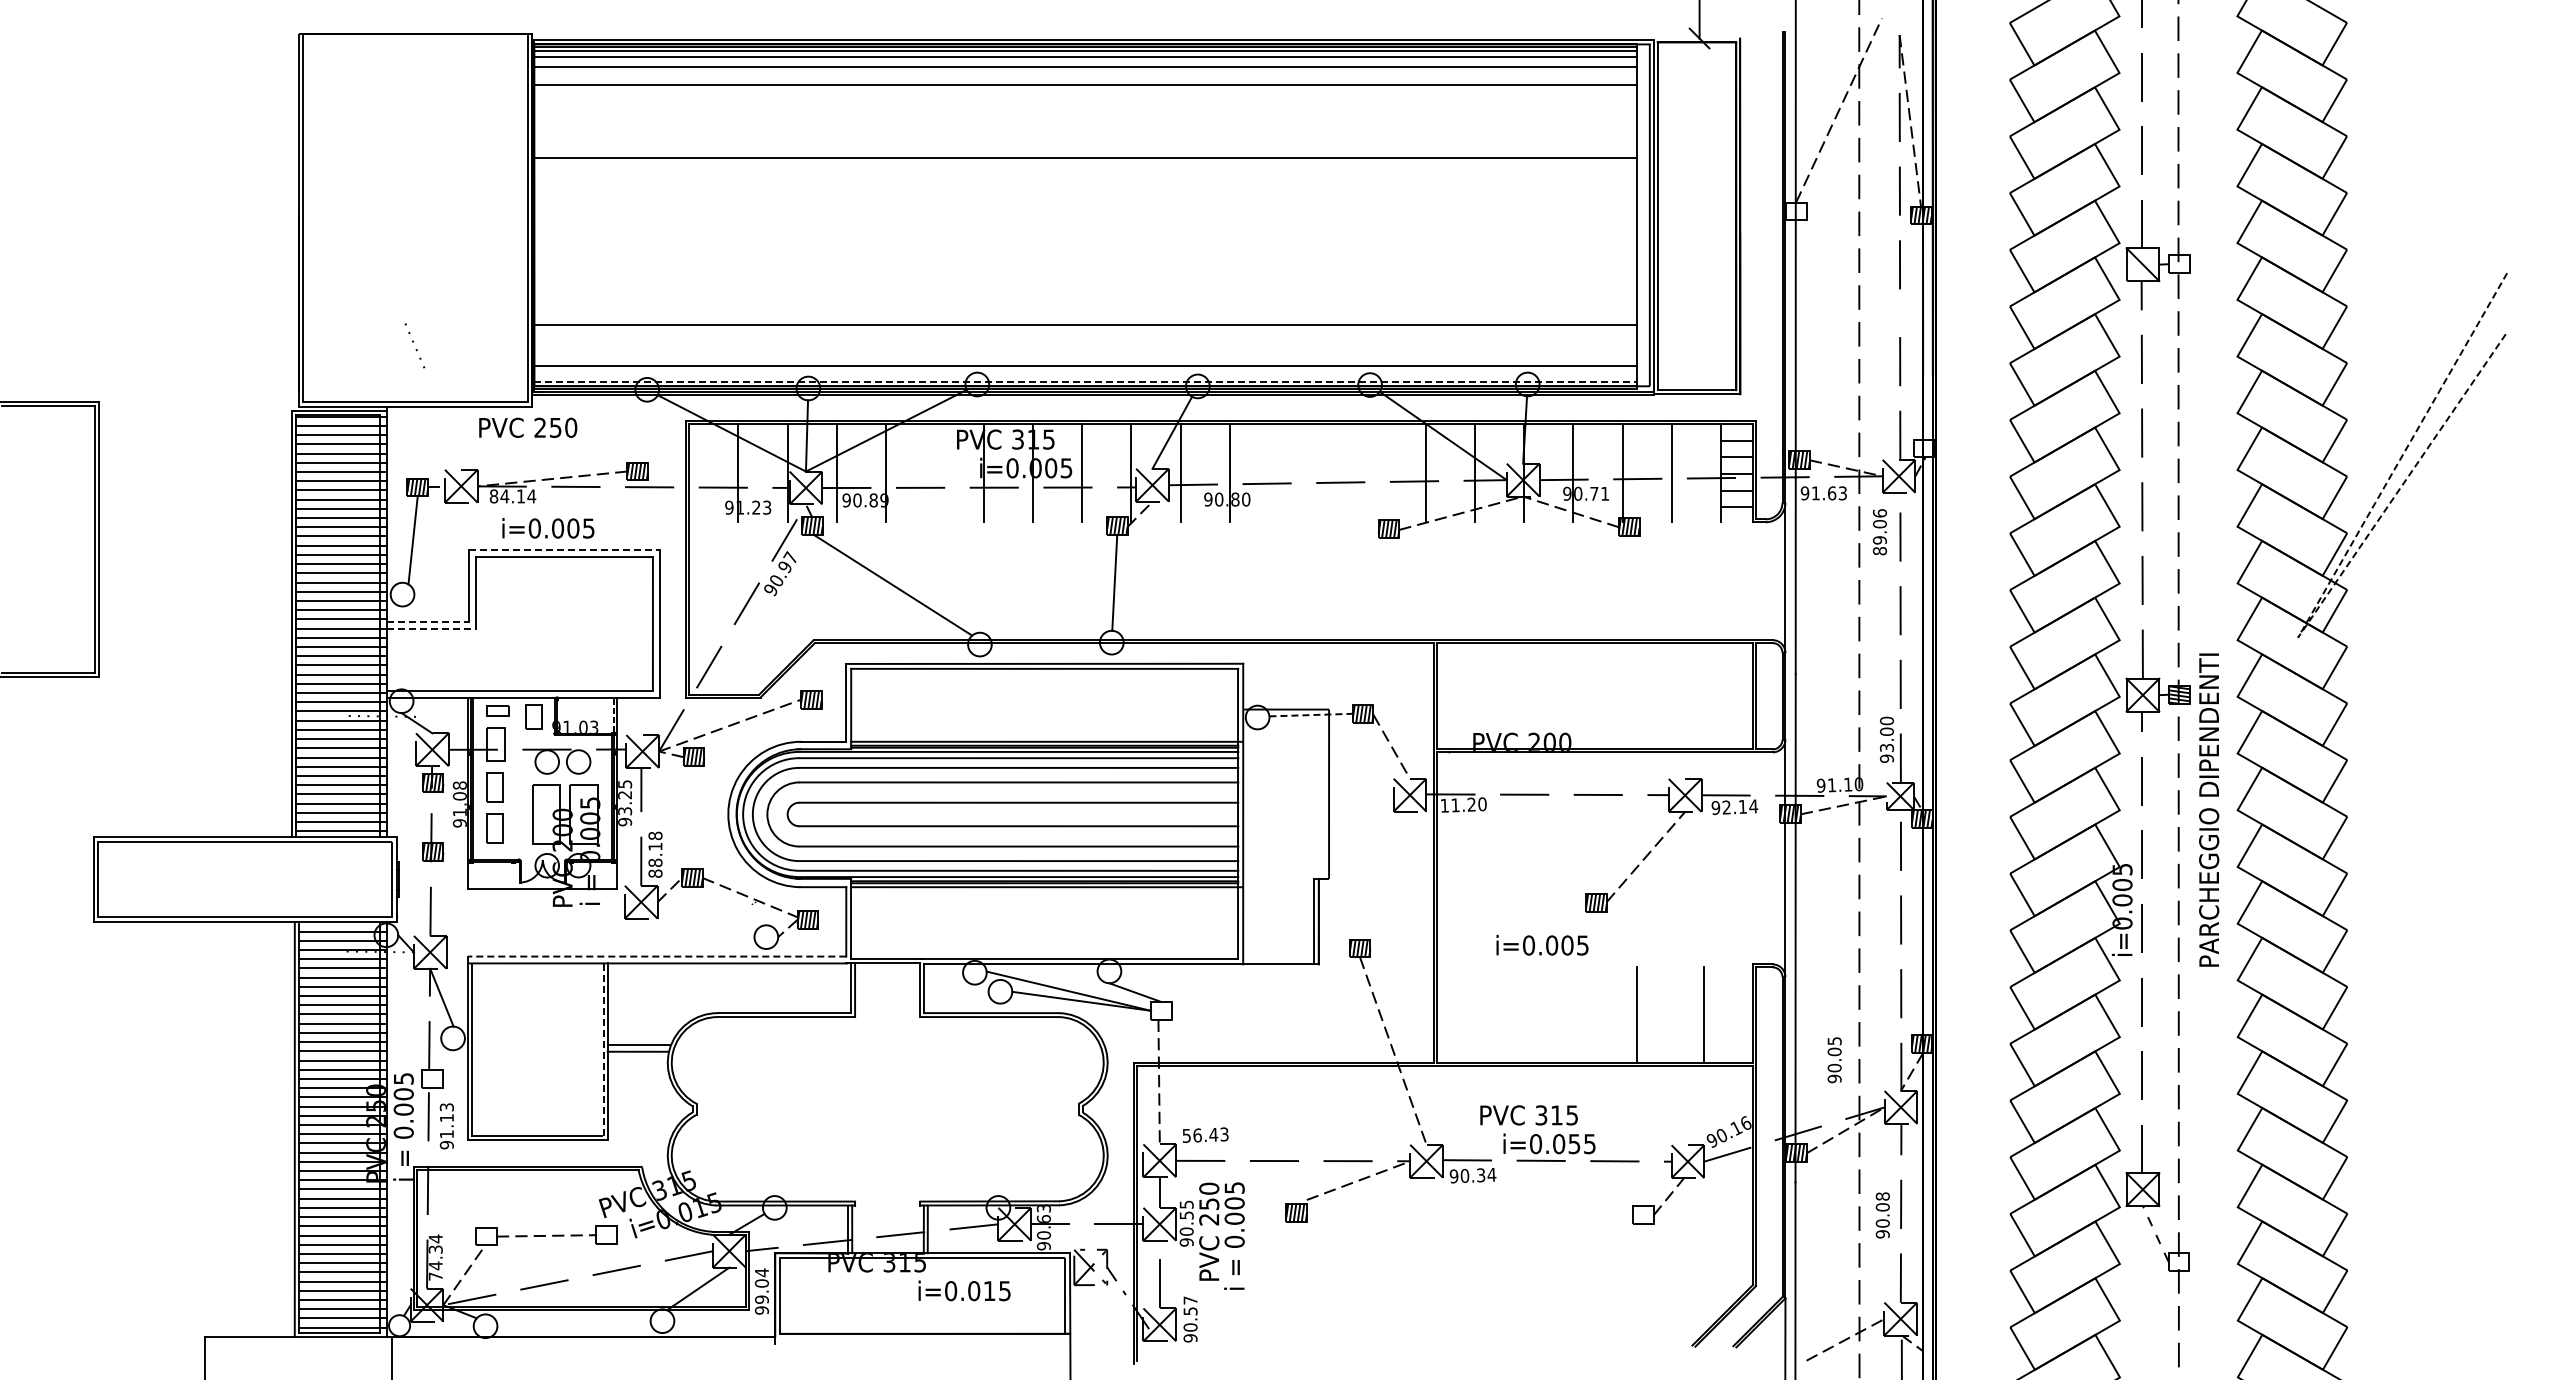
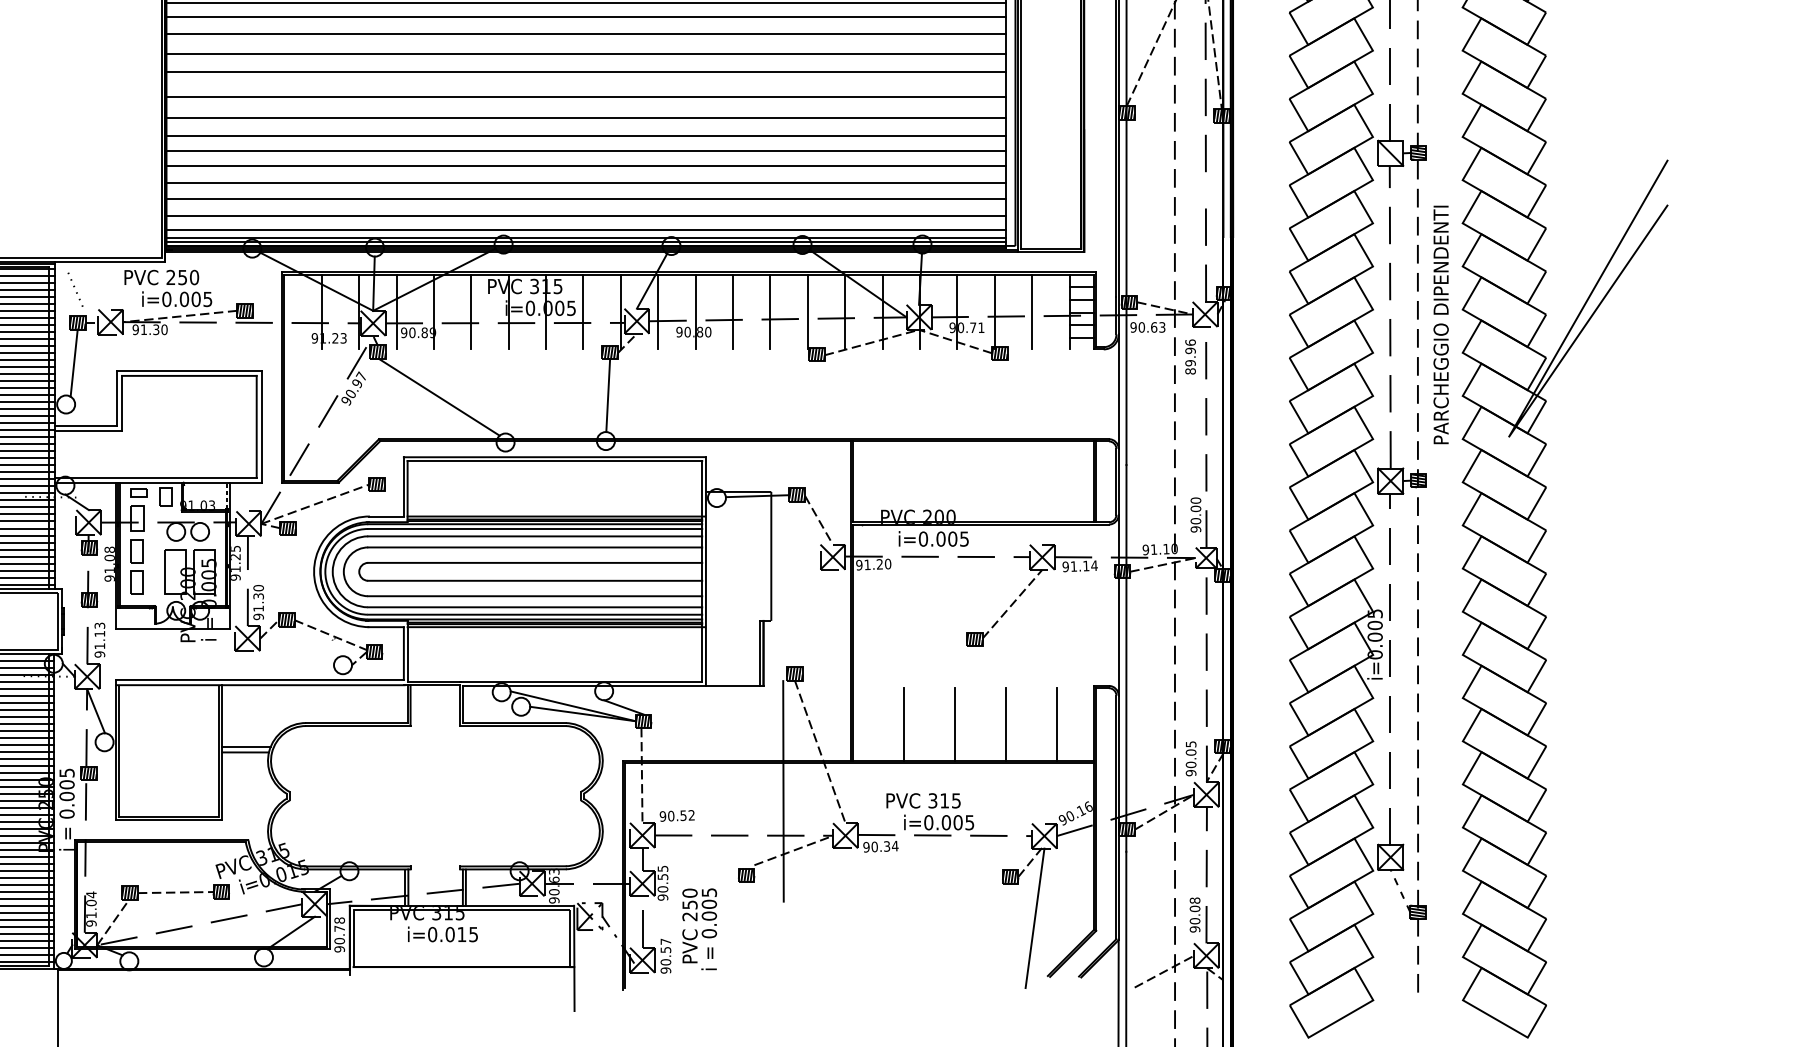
line: (1085, 107) -> (585, 33), added
line: (1085, 133) -> (585, 53), added
line: (1085, 190) -> (585, 96), added
hatch: (1796, 211) -> (1127, 112), added
line: (1085, 217) -> (585, 117), added
line: (1085, 241) -> (585, 135), added
line: (1085, 261) -> (585, 150), added
hatch: (2179, 264) -> (1418, 153), added
line: (1085, 281) -> (585, 166), added
line: (1085, 304) -> (585, 183), added
line: (413, 342) -> (74, 287), moved
line: (1085, 347) -> (585, 216), added
line: (1085, 375) -> (585, 237), added
line: (1086, 381) -> (586, 242), dashed -> solid
hatch: (1924, 448) -> (1224, 293), added
line: (934, 473) -> (471, 312), added
line: (1278, 473) -> (732, 312), added
line: (1327, 473) -> (770, 312), added
line: (1376, 473) -> (807, 312), added
text: (1815, 493) -> (1141, 327), 91.63 -> 90.63
text: (512, 496) -> (149, 329), 84.14 -> 91.30
text: (1879, 524) -> (1190, 351), 89.06 -> 89.96
text: (548, 528) -> (177, 299), moved
line: (565, 550) -> (190, 370), dashed -> solid
line: (2309, 616) -> (1517, 421), dashed -> solid
line: (428, 622) -> (85, 425), dashed -> solid
line: (432, 629) -> (88, 431), dashed -> solid
line: (1311, 715) -> (757, 496), dashed -> solid
text: (1886, 747) -> (1195, 520), 93.00 -> 90.00
text: (1444, 805) -> (859, 565), 11.20 -> 91.20
text: (1726, 807) -> (1073, 566), 92.14 -> 91.14
text: (2209, 809) -> (1441, 324), moved
text: (625, 811) -> (235, 569), 93.25 -> 91.25
text: (655, 854) -> (258, 602), 88.18 -> 91.30
text: (1542, 944) -> (933, 538), moved
line: (656, 956) -> (259, 679), dashed -> solid
hatch: (1161, 1010) -> (643, 721), added
line: (1503, 1014) -> (904, 724), added
line: (1570, 1014) -> (955, 724), added
line: (603, 1050) -> (219, 751), dashed -> solid
text: (1834, 1060) -> (1191, 759), moved
hatch: (432, 1078) -> (88, 772), added
line: (1344, 1102) -> (783, 791), added
text: (446, 1126) -> (99, 640), moved
text: (1205, 1135) -> (677, 816), 56.43 -> 90.52
text: (1574, 1144) -> (958, 823), i=0.055 -> i=0.005
hatch: (1643, 1215) -> (1010, 877), added
text: (1882, 1215) -> (1194, 915), moved
hatch: (606, 1235) -> (221, 892), added
text: (1221, 1235) -> (699, 928), moved
hatch: (486, 1236) -> (130, 893), added
hatch: (2178, 1261) -> (1417, 912), added
text: (435, 1262) -> (91, 912), 74.34 -> 91.04
line: (1675, 1269) -> (1034, 918), added
text: (761, 1285) -> (339, 930), 99.04 -> 90.78
text: (964, 1290) -> (442, 934), moved

